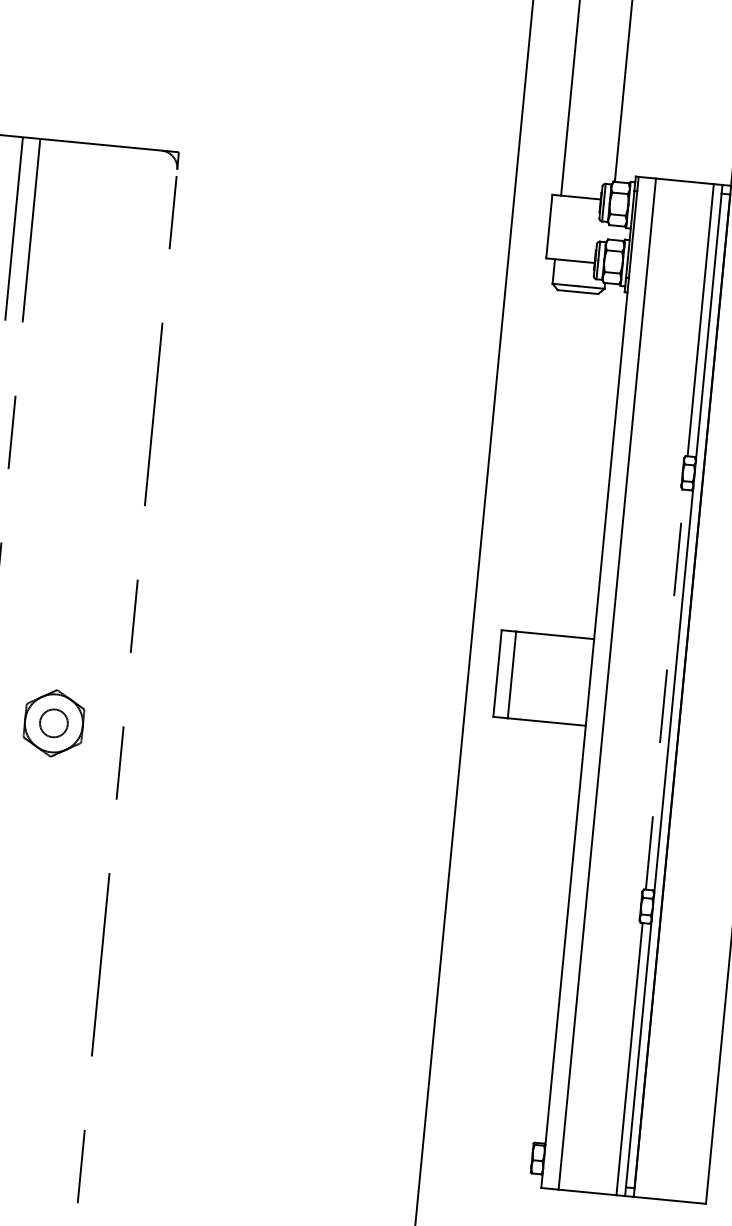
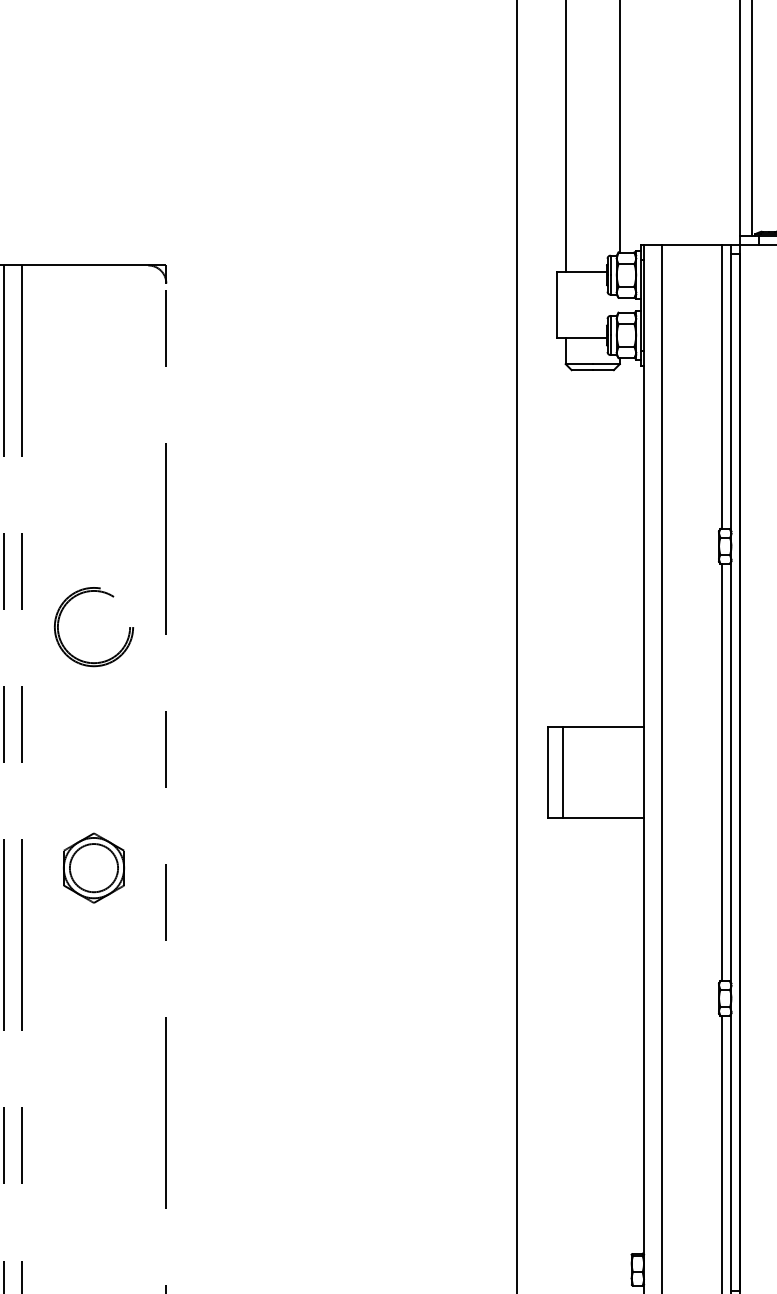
part: (106, 507) -> (126, 639), added
line: (665, 689) -> (722, 772), dashed -> solid
circle: (53, 723) -> (93, 868), size x1.67

